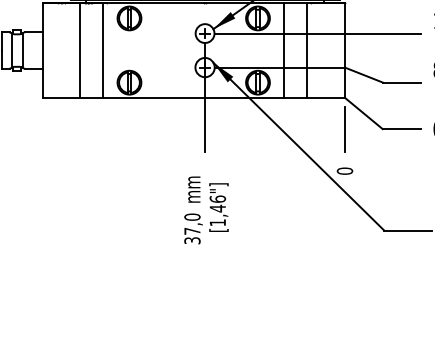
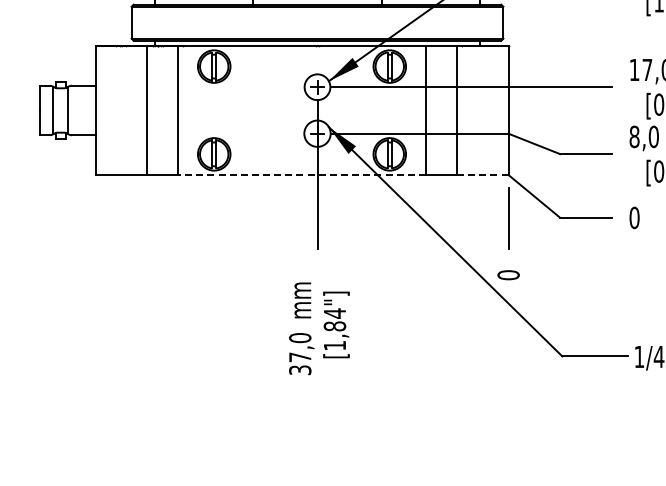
line: (194, 98) -> (302, 175), solid -> dashed
line: (325, 98) -> (482, 175), solid -> dashed
text: (217, 203) -> (334, 319), [1,46"] -> [1,84"]

